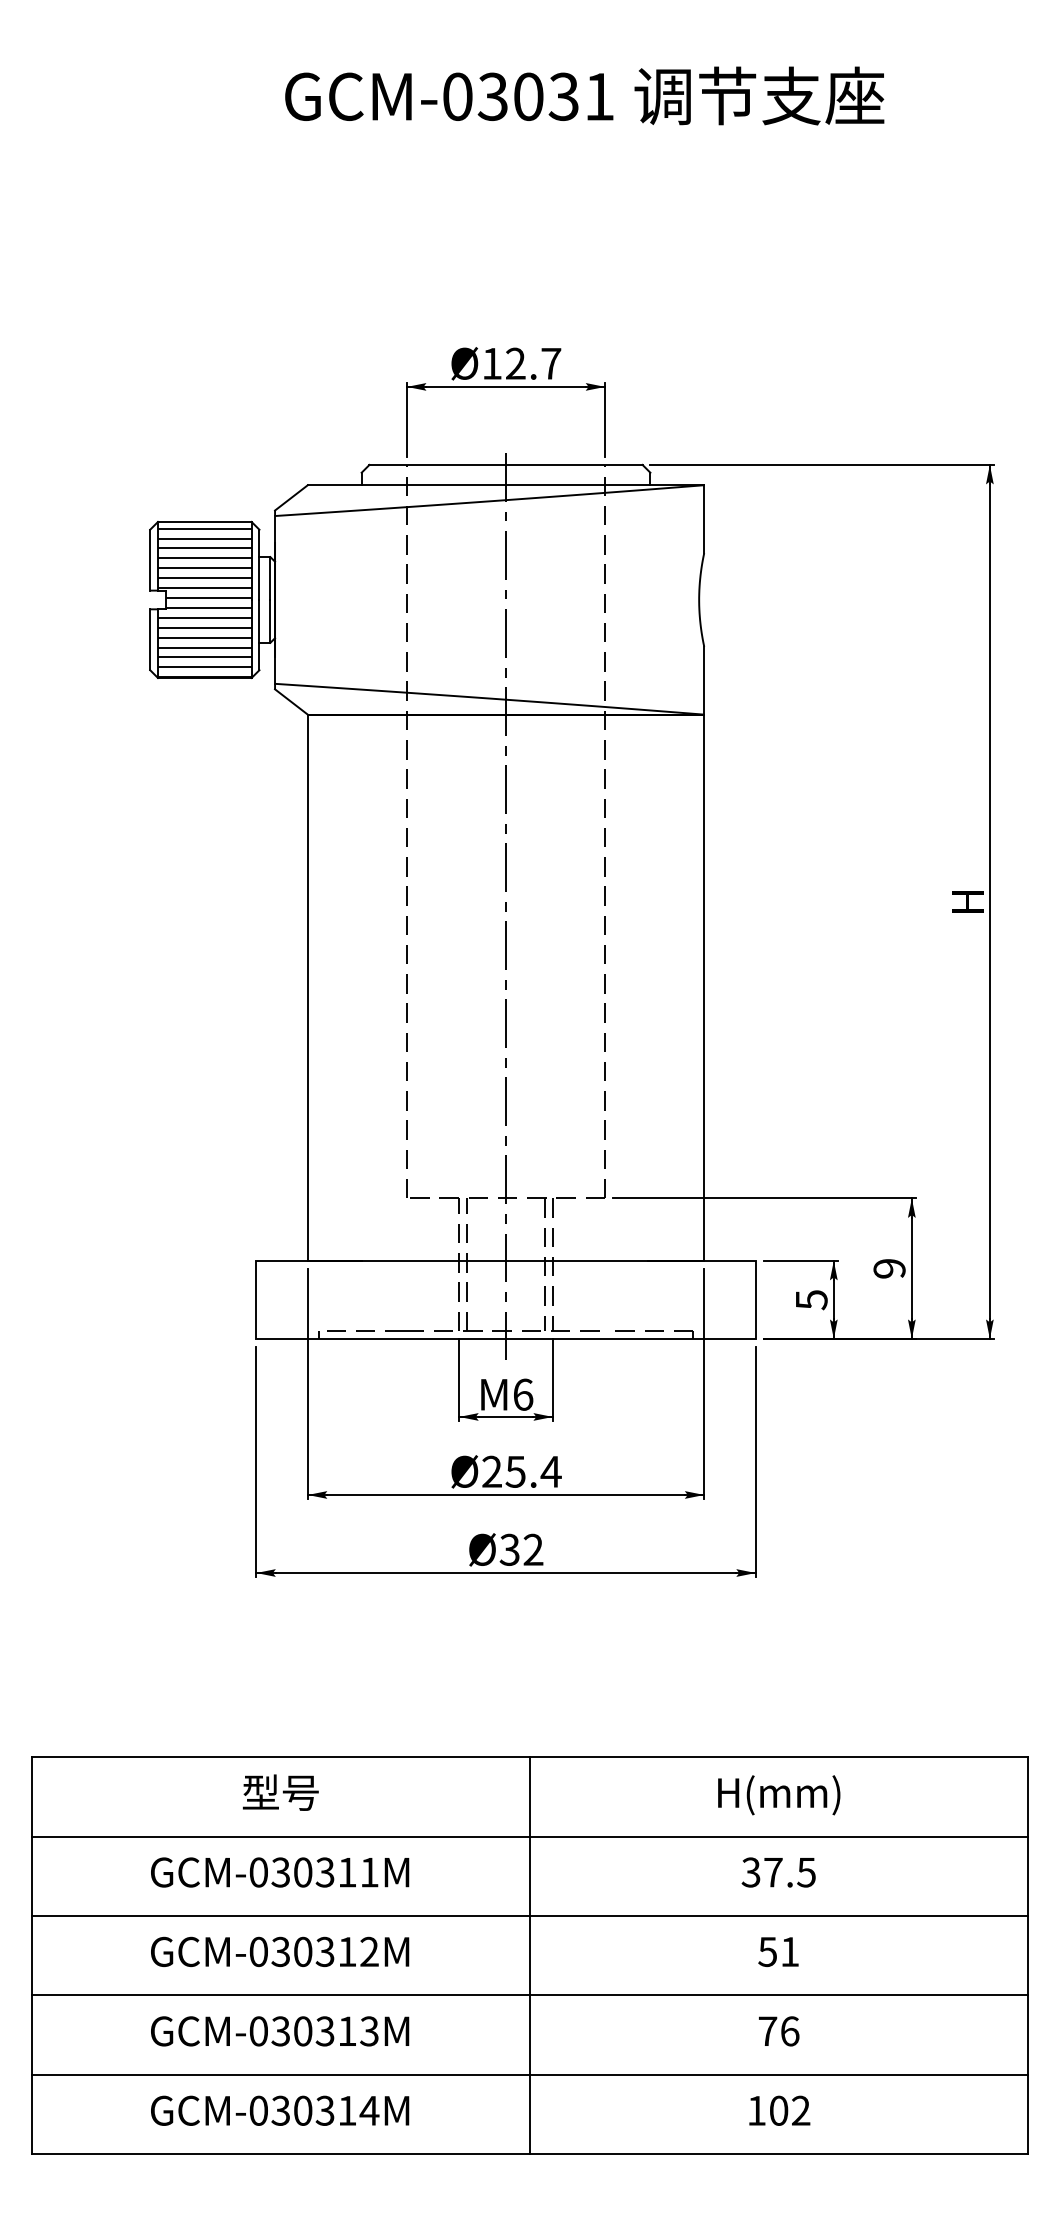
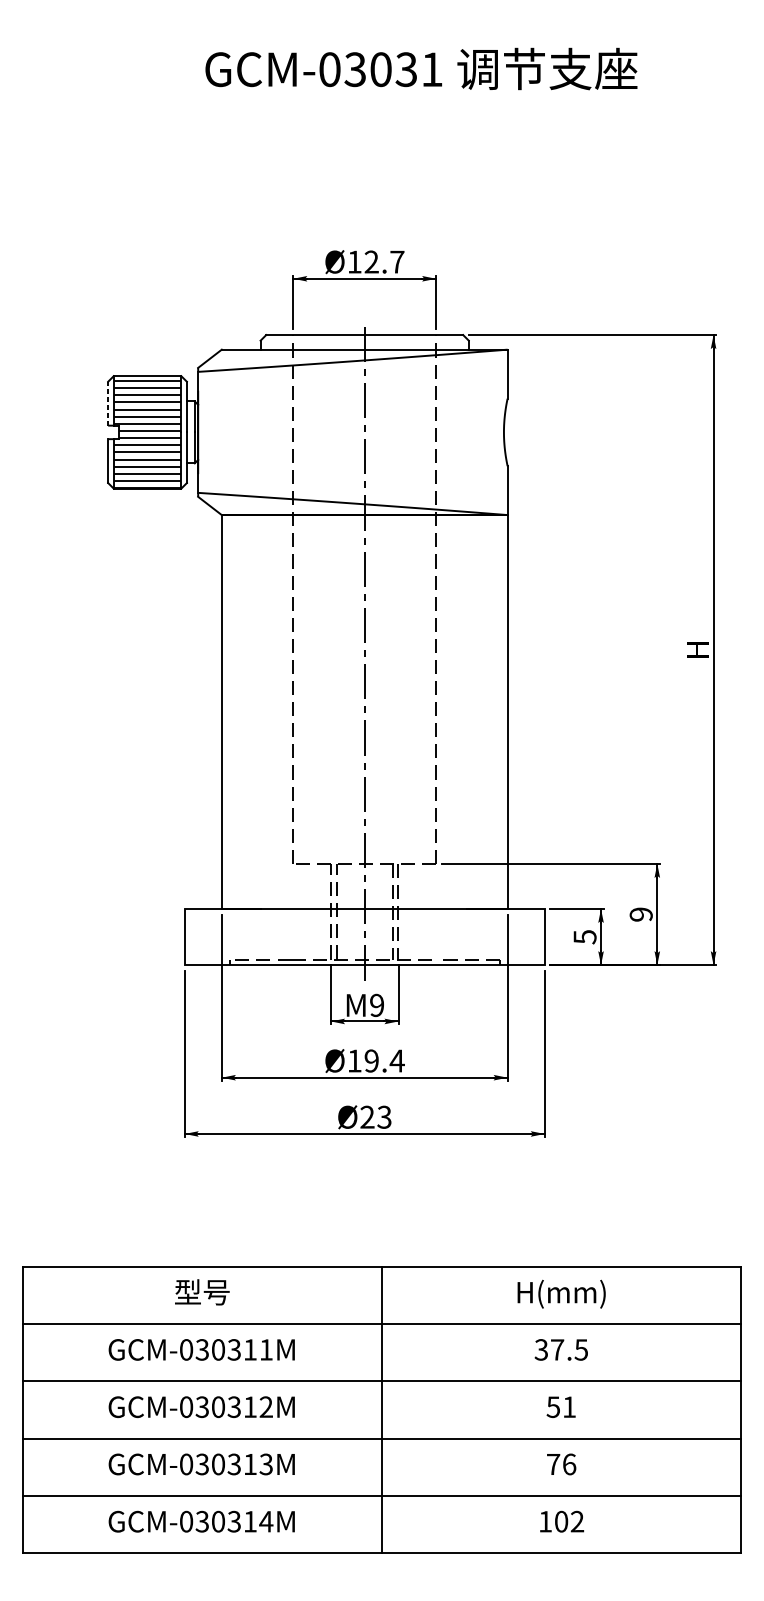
line: (150, 559) -> (108, 403), solid -> dashed
text: (523, 1394) -> (377, 1005), M6 -> M9
text: (503, 1471) -> (362, 1060), Ø25.4 -> Ø19.4
text: (521, 1549) -> (375, 1117), Ø32 -> Ø23

